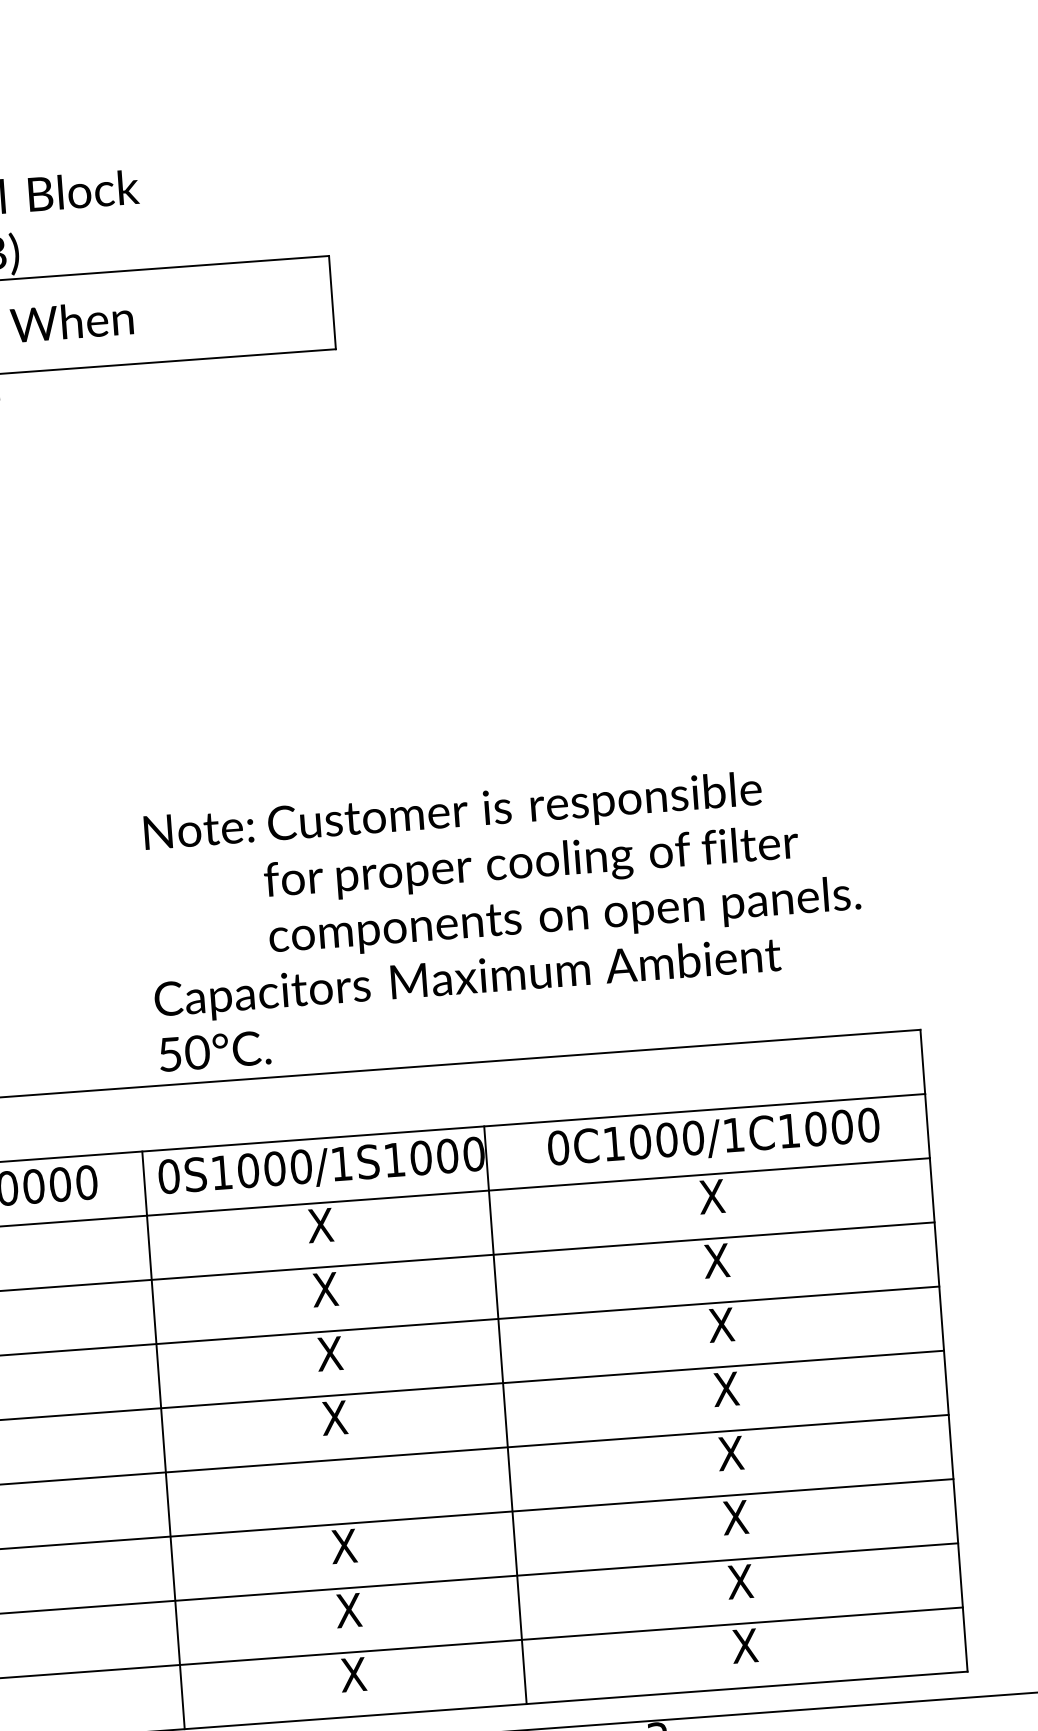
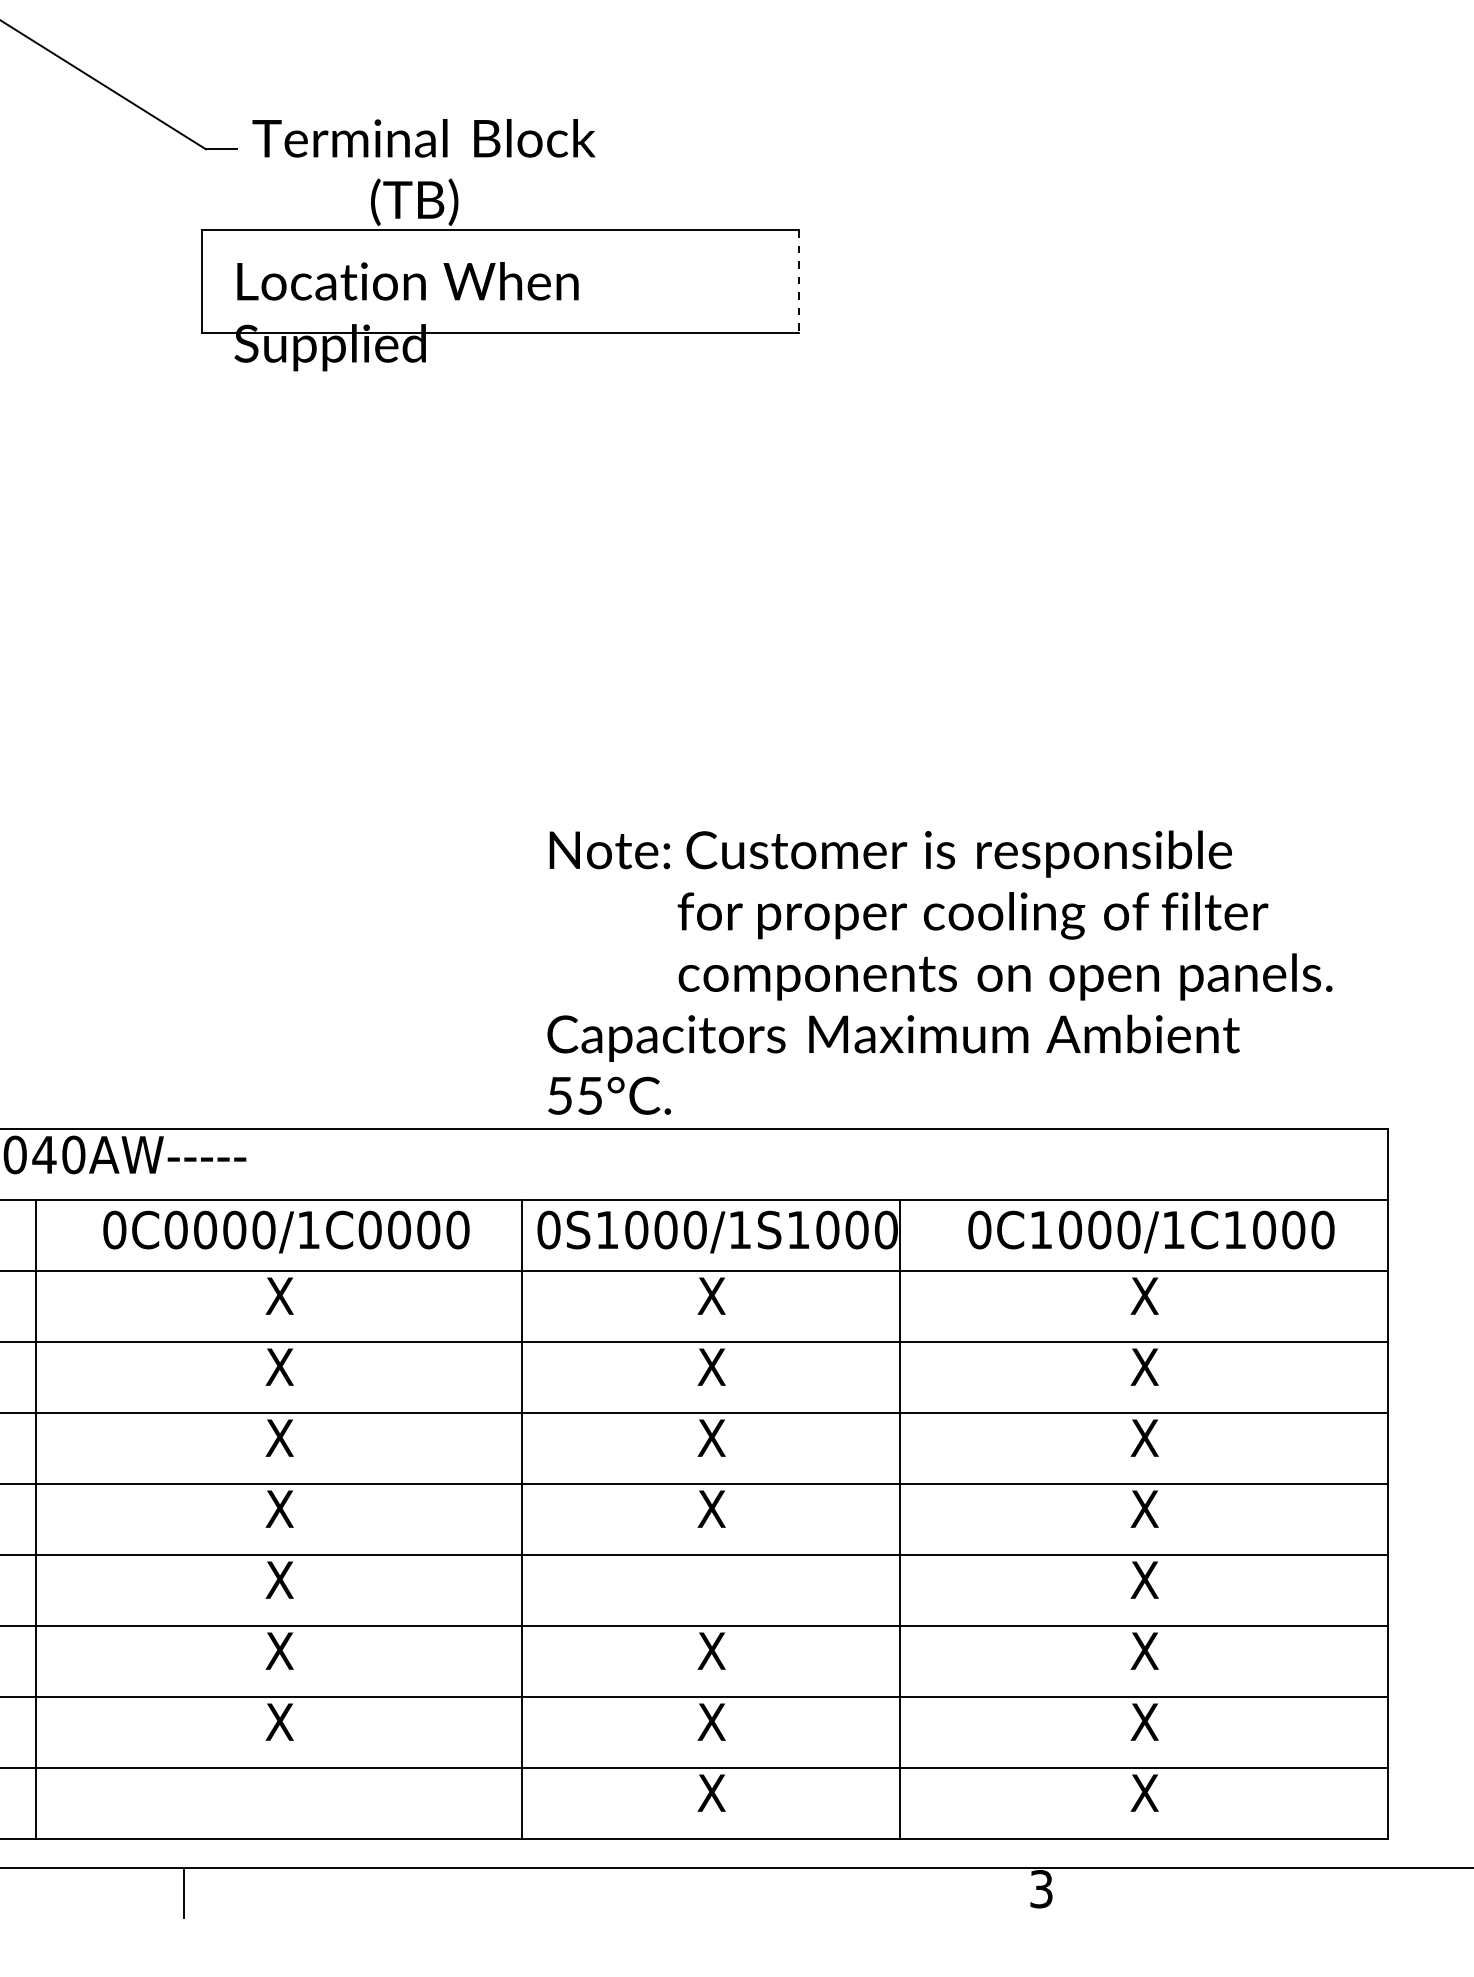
line: (332, 302) -> (799, 281), solid -> dashed
text: (196, 1052) -> (589, 1095), 50°C. -> 55°C.

